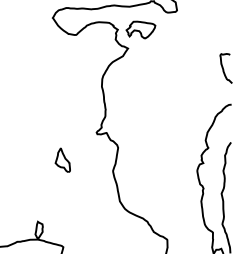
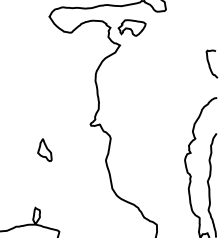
part: (62, 159) -> (44, 149), moved

